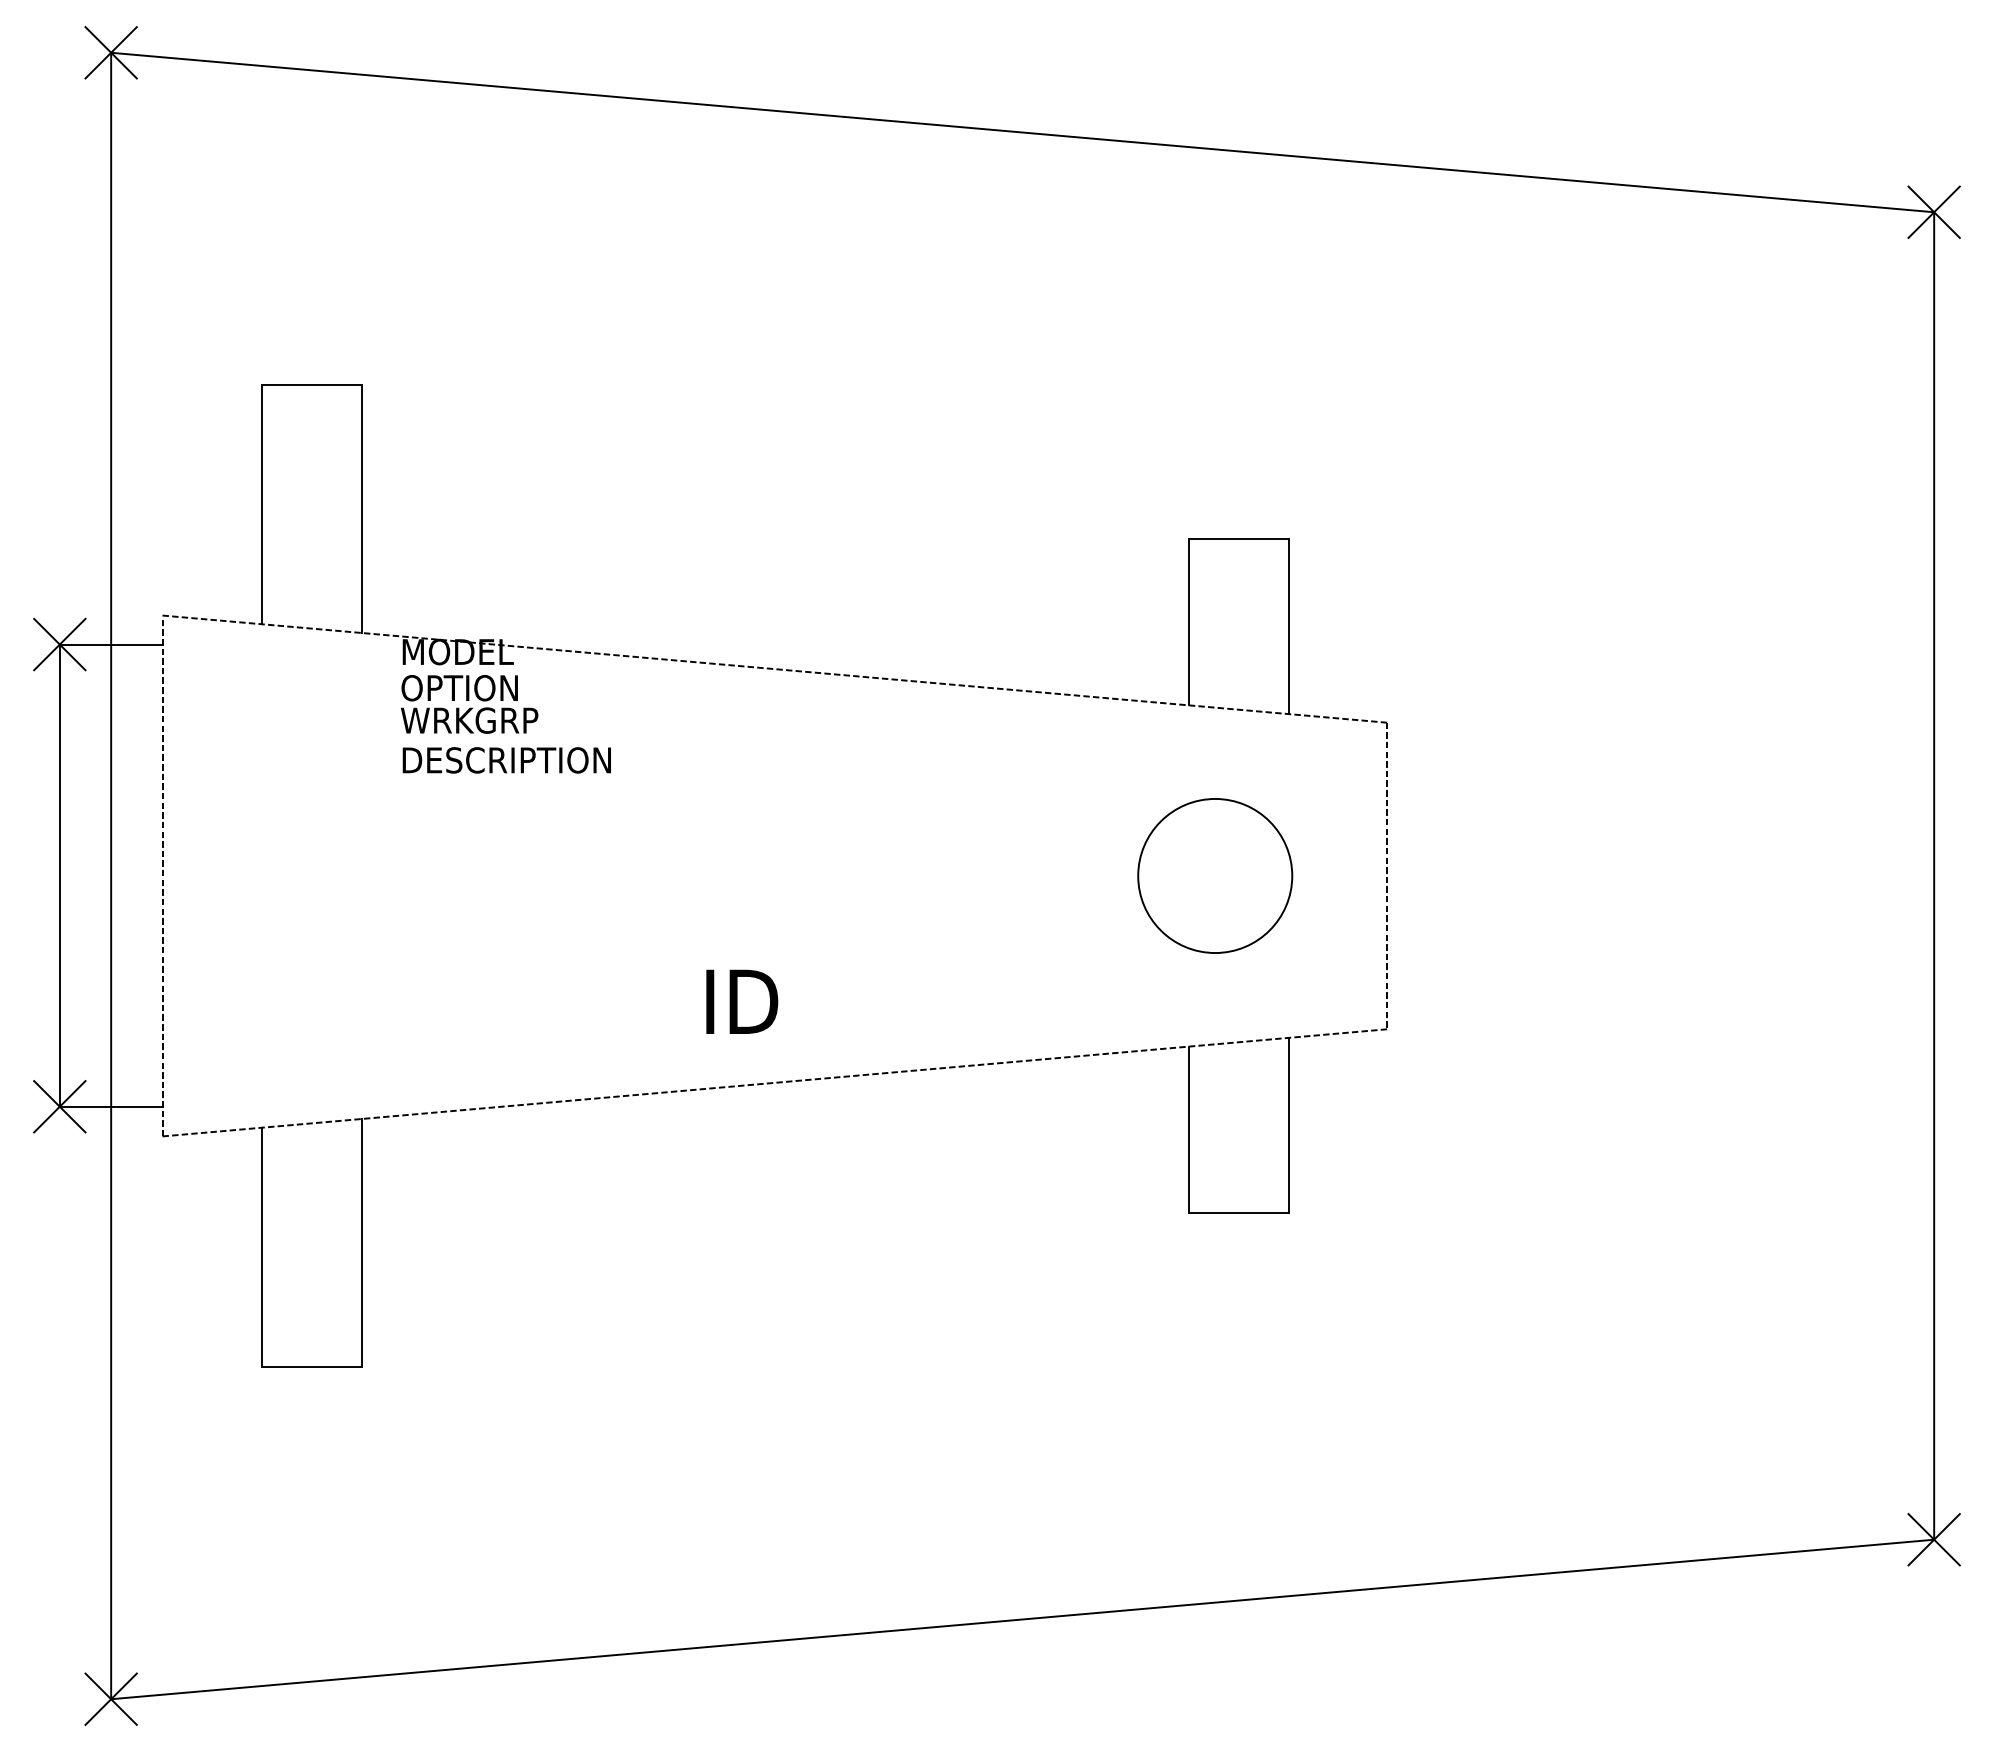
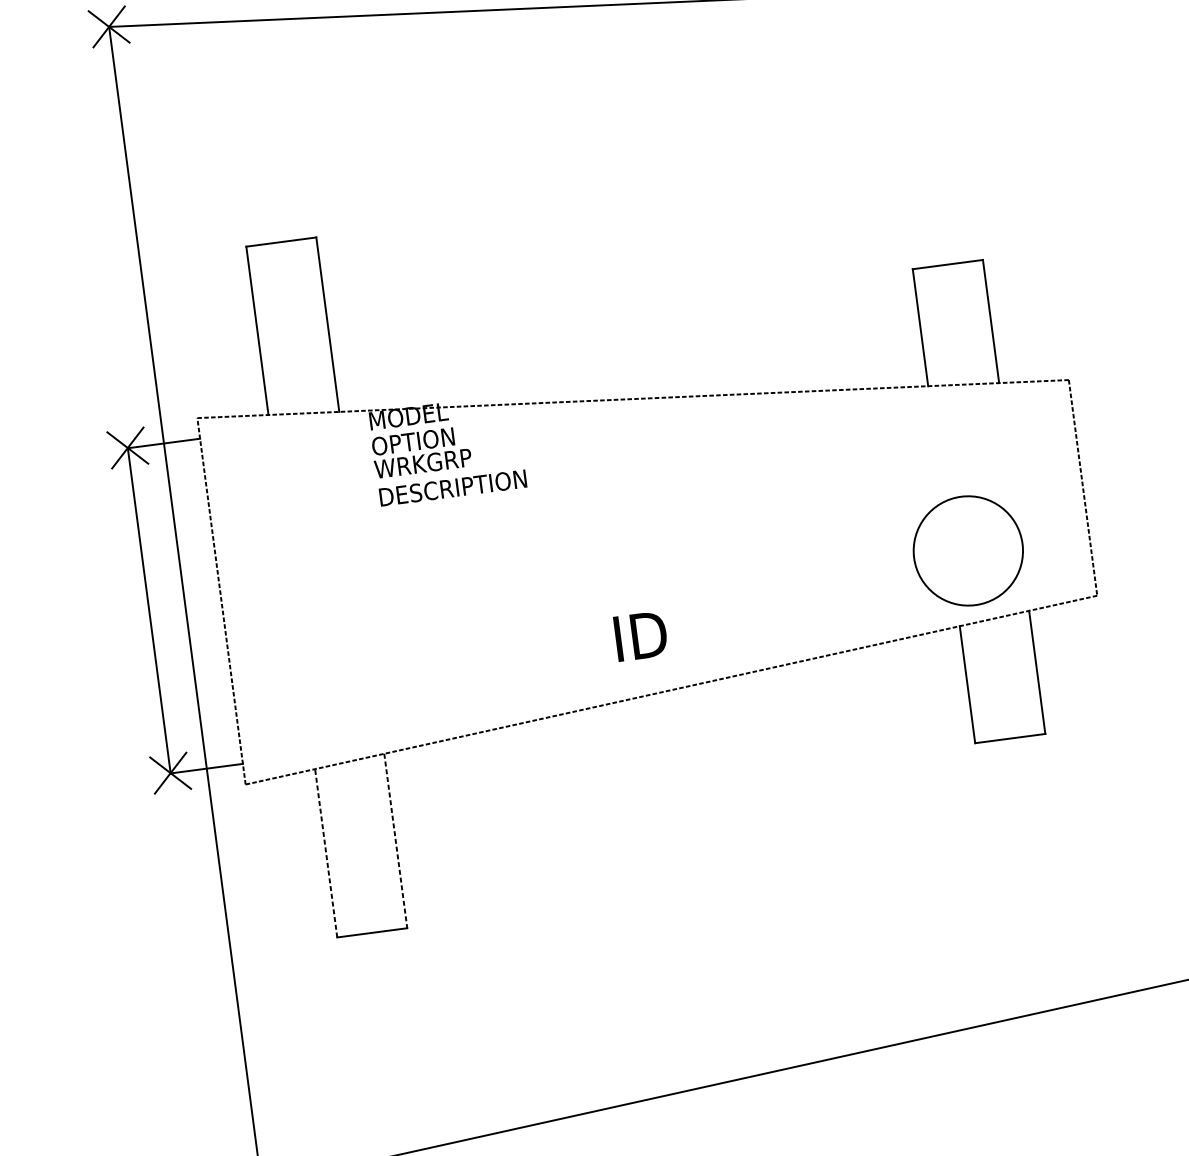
circle: (1215, 875) -> (968, 550), moved
line: (361, 1242) -> (395, 840), solid -> dashed
line: (262, 1247) -> (326, 853), solid -> dashed

